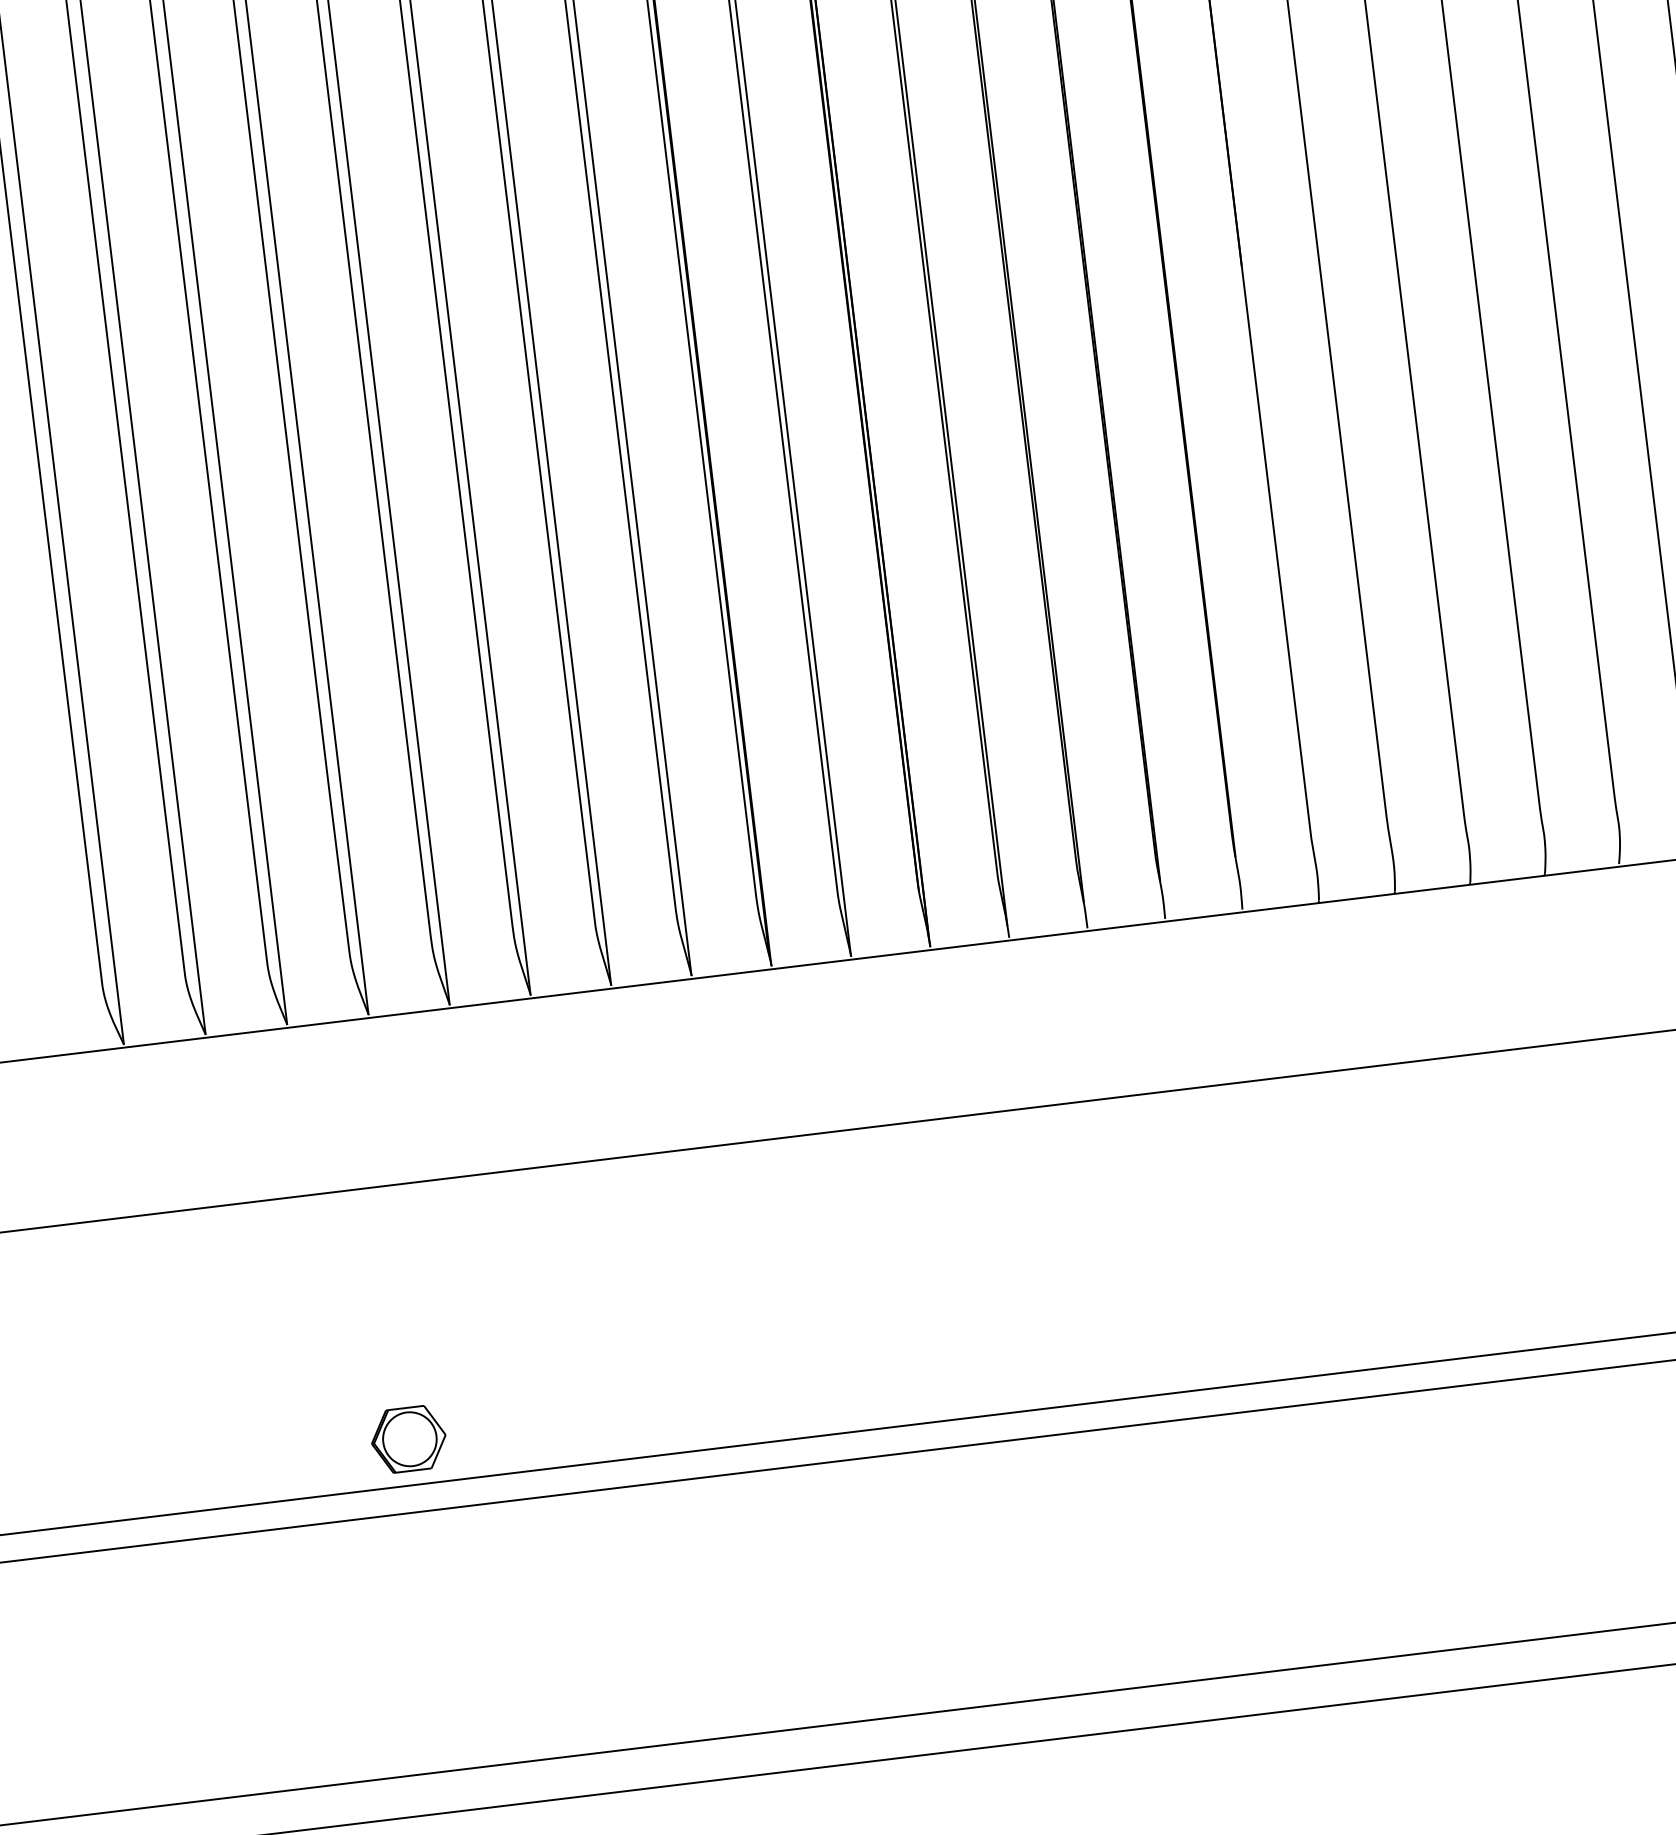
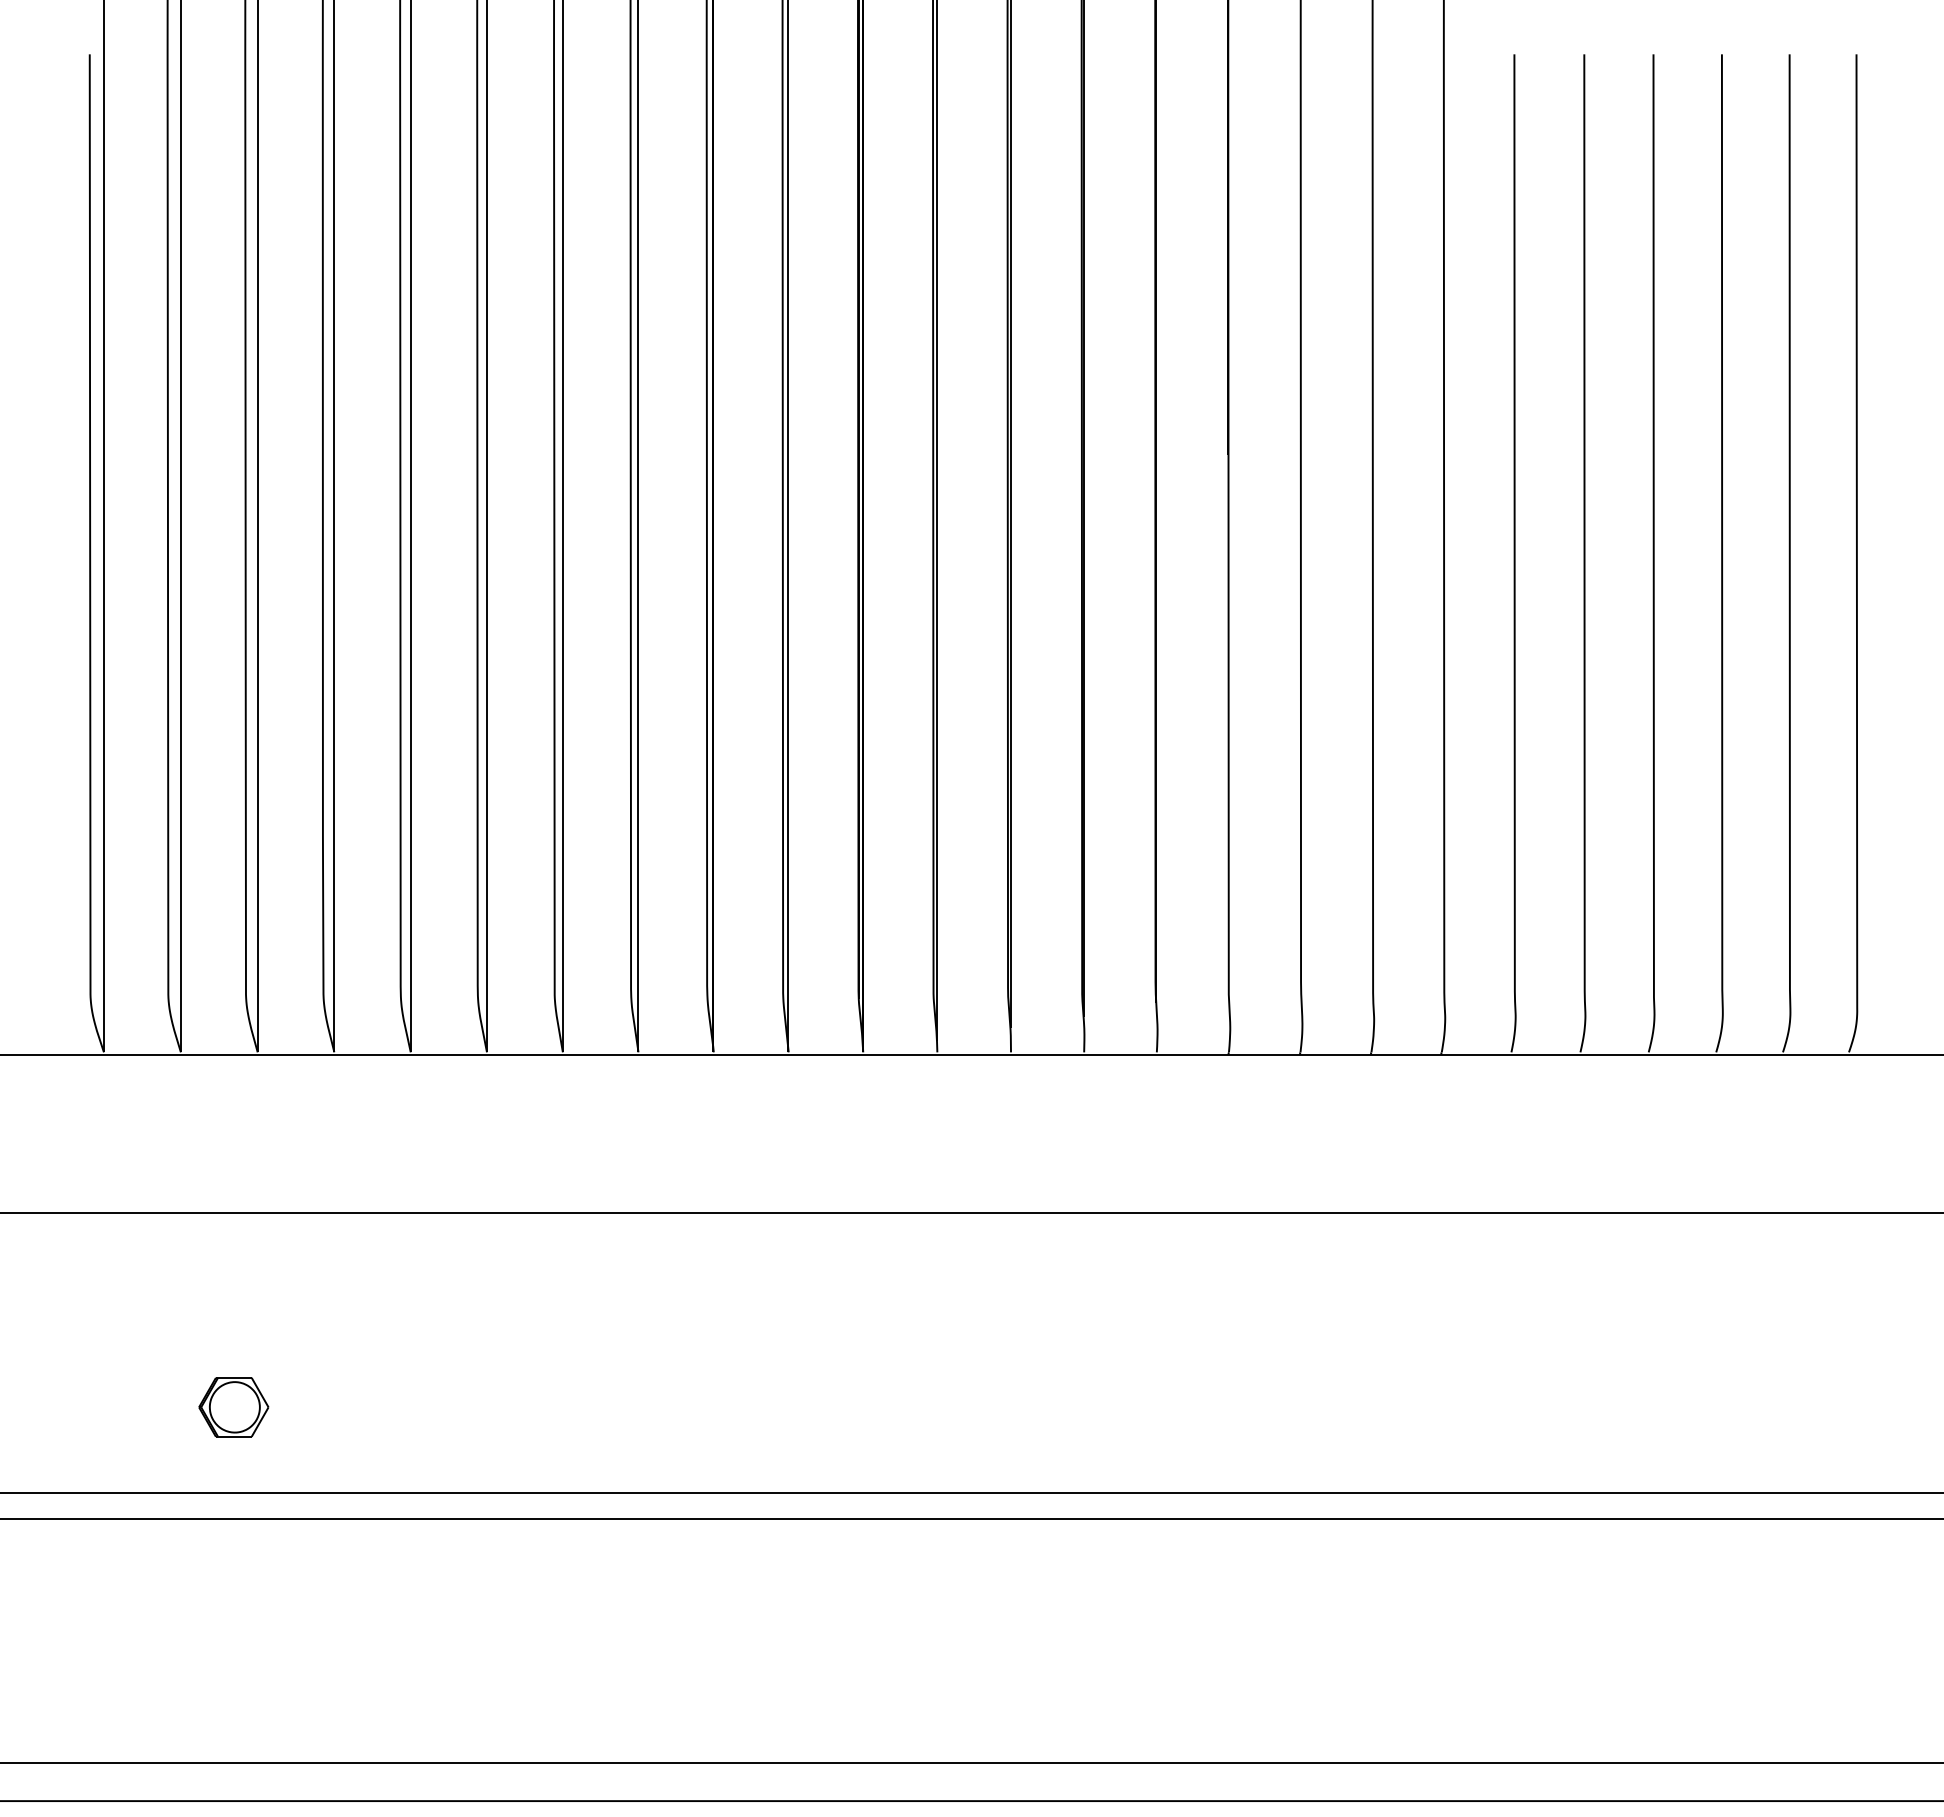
part: (408, 1439) -> (233, 1407), moved

